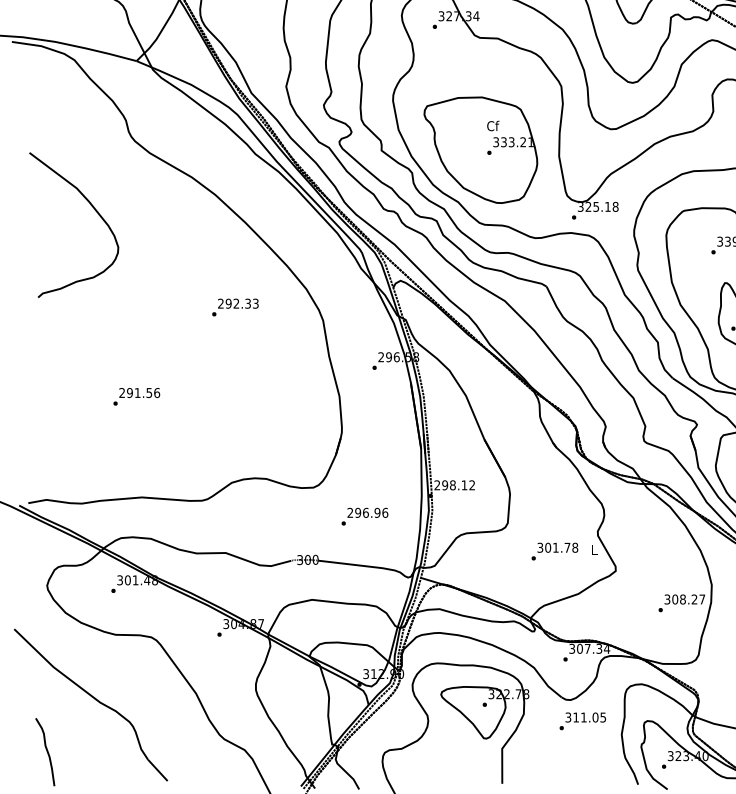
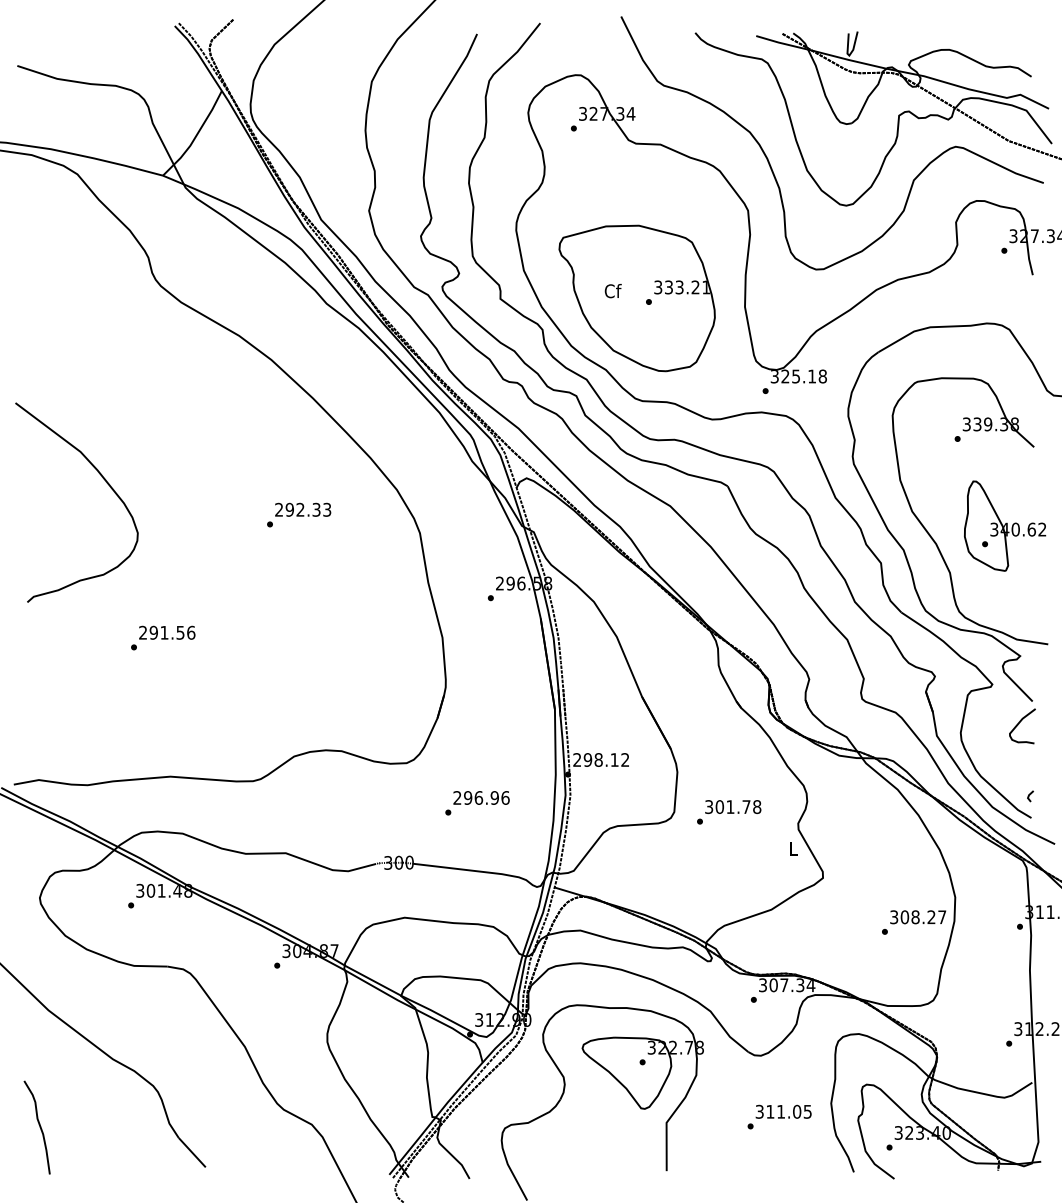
text: (492, 126) -> (612, 291), moved
curve: (92, 207) -> (102, 478), moved
text: (555, 551) -> (729, 812), moved
text: (582, 720) -> (779, 1116), moved

